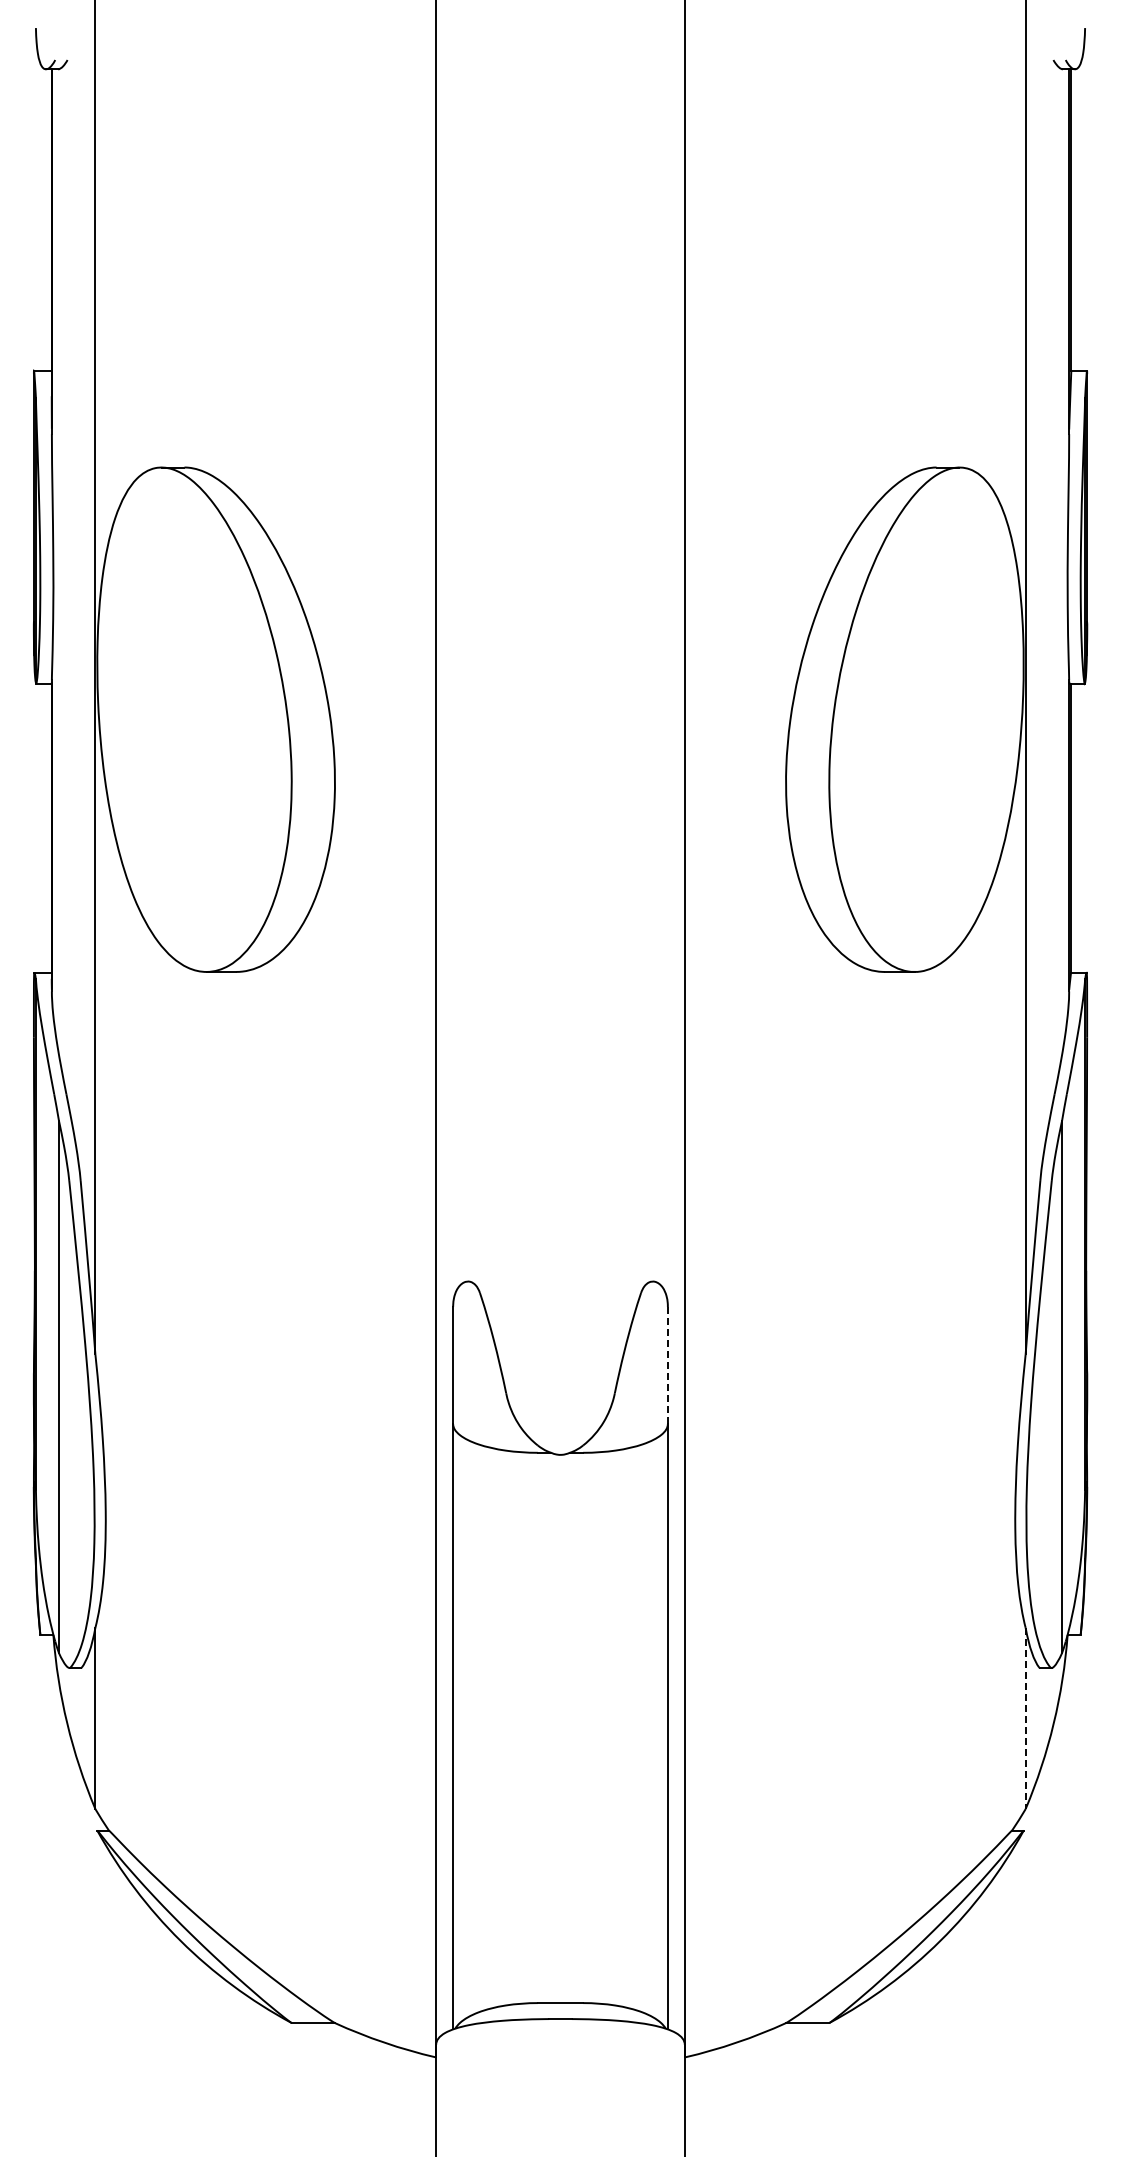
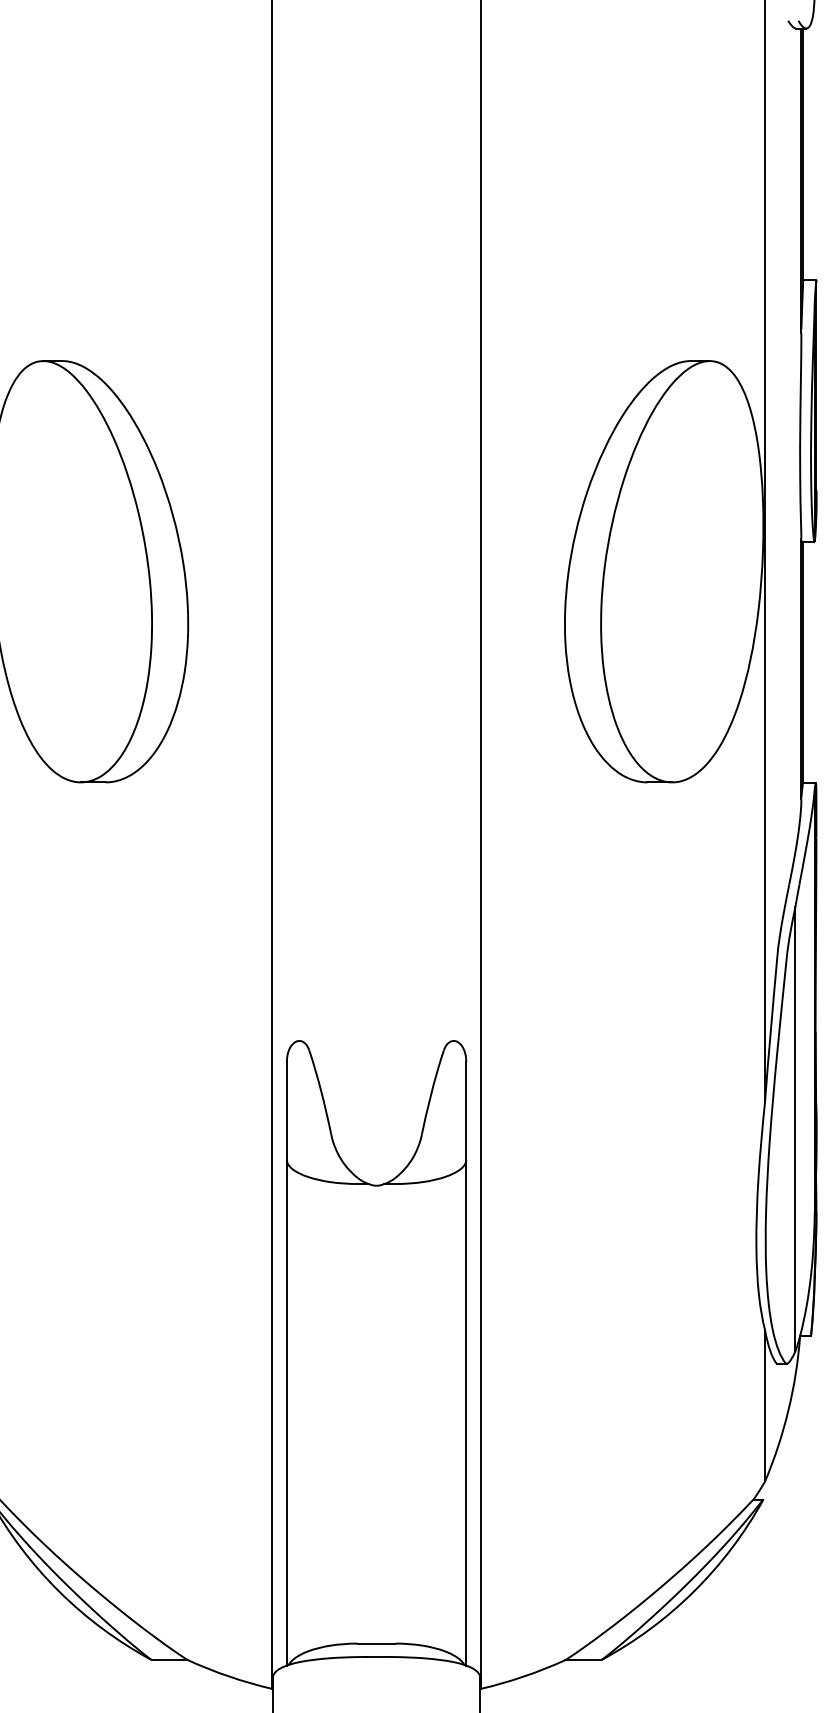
line: (667, 1365) -> (465, 1111), dashed -> solid
line: (1025, 1718) -> (764, 1405), dashed -> solid

